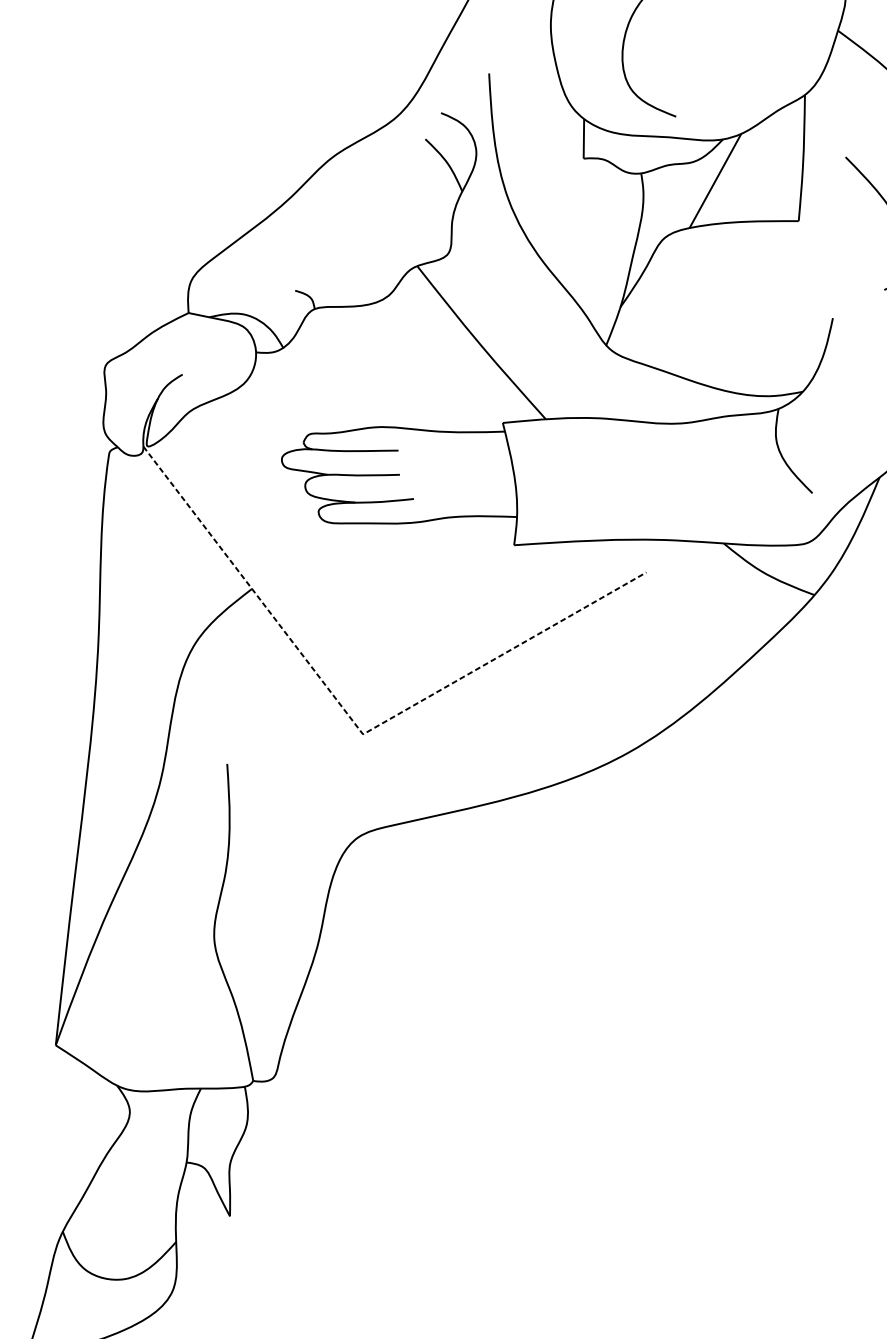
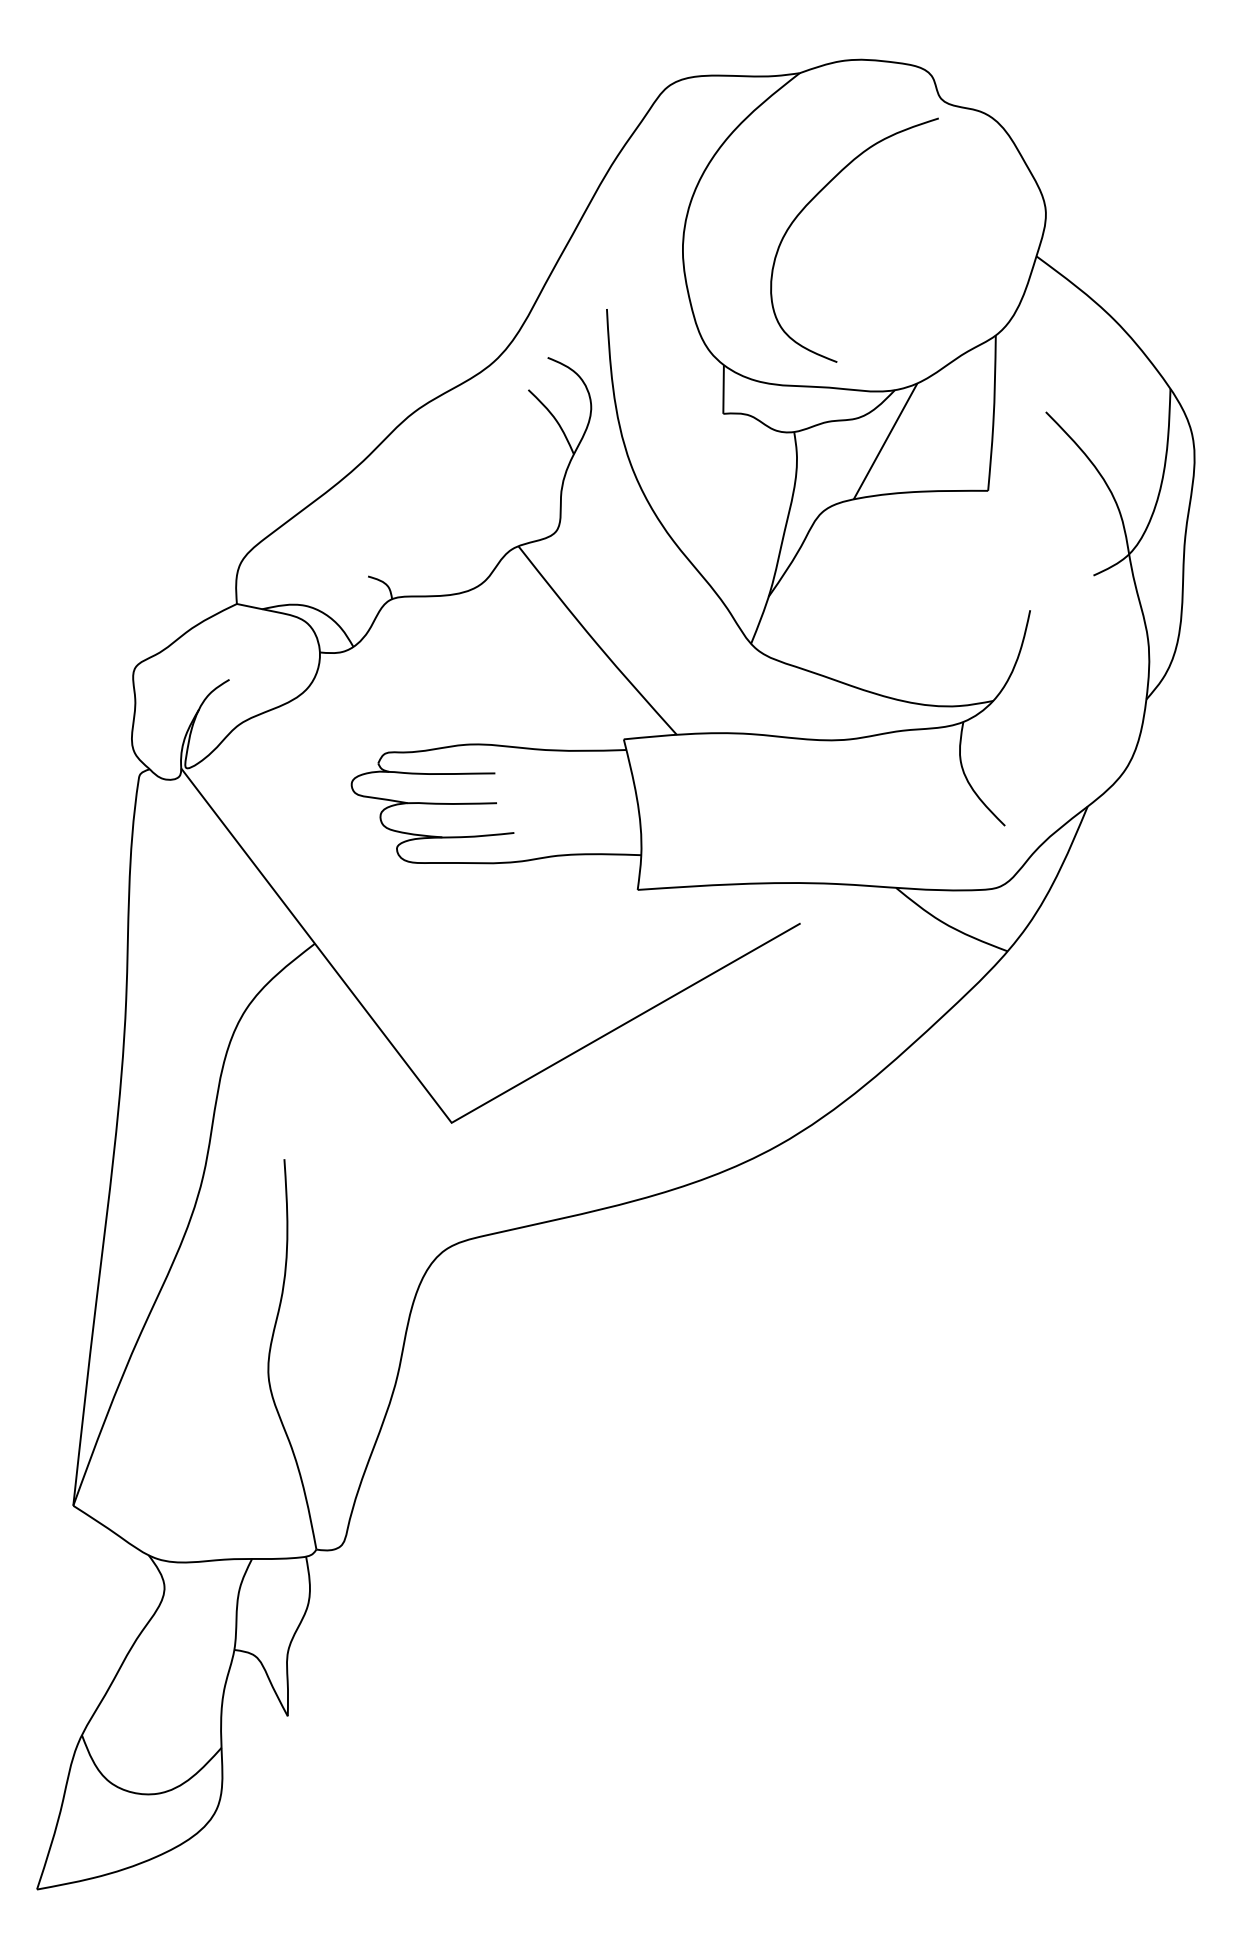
line: (352, 721) -> (438, 1106), dashed -> solid

